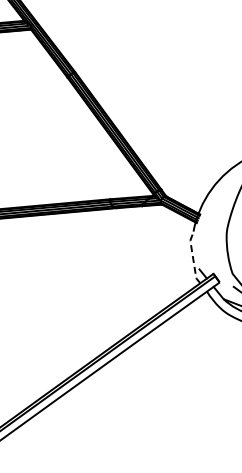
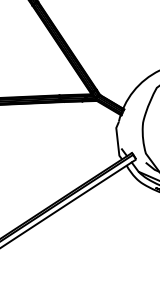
line: (193, 258) -> (117, 141), dashed -> solid

